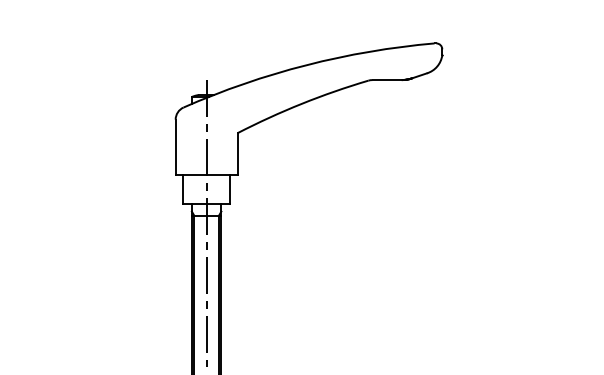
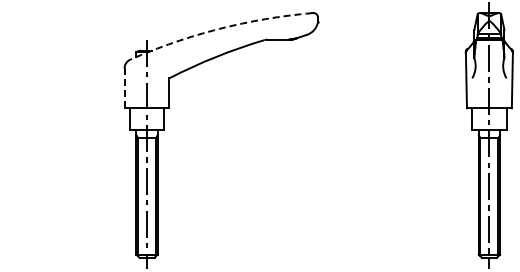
arc: (306, 64) -> (219, 28), solid -> dashed
line: (175, 147) -> (124, 88), solid -> dashed

